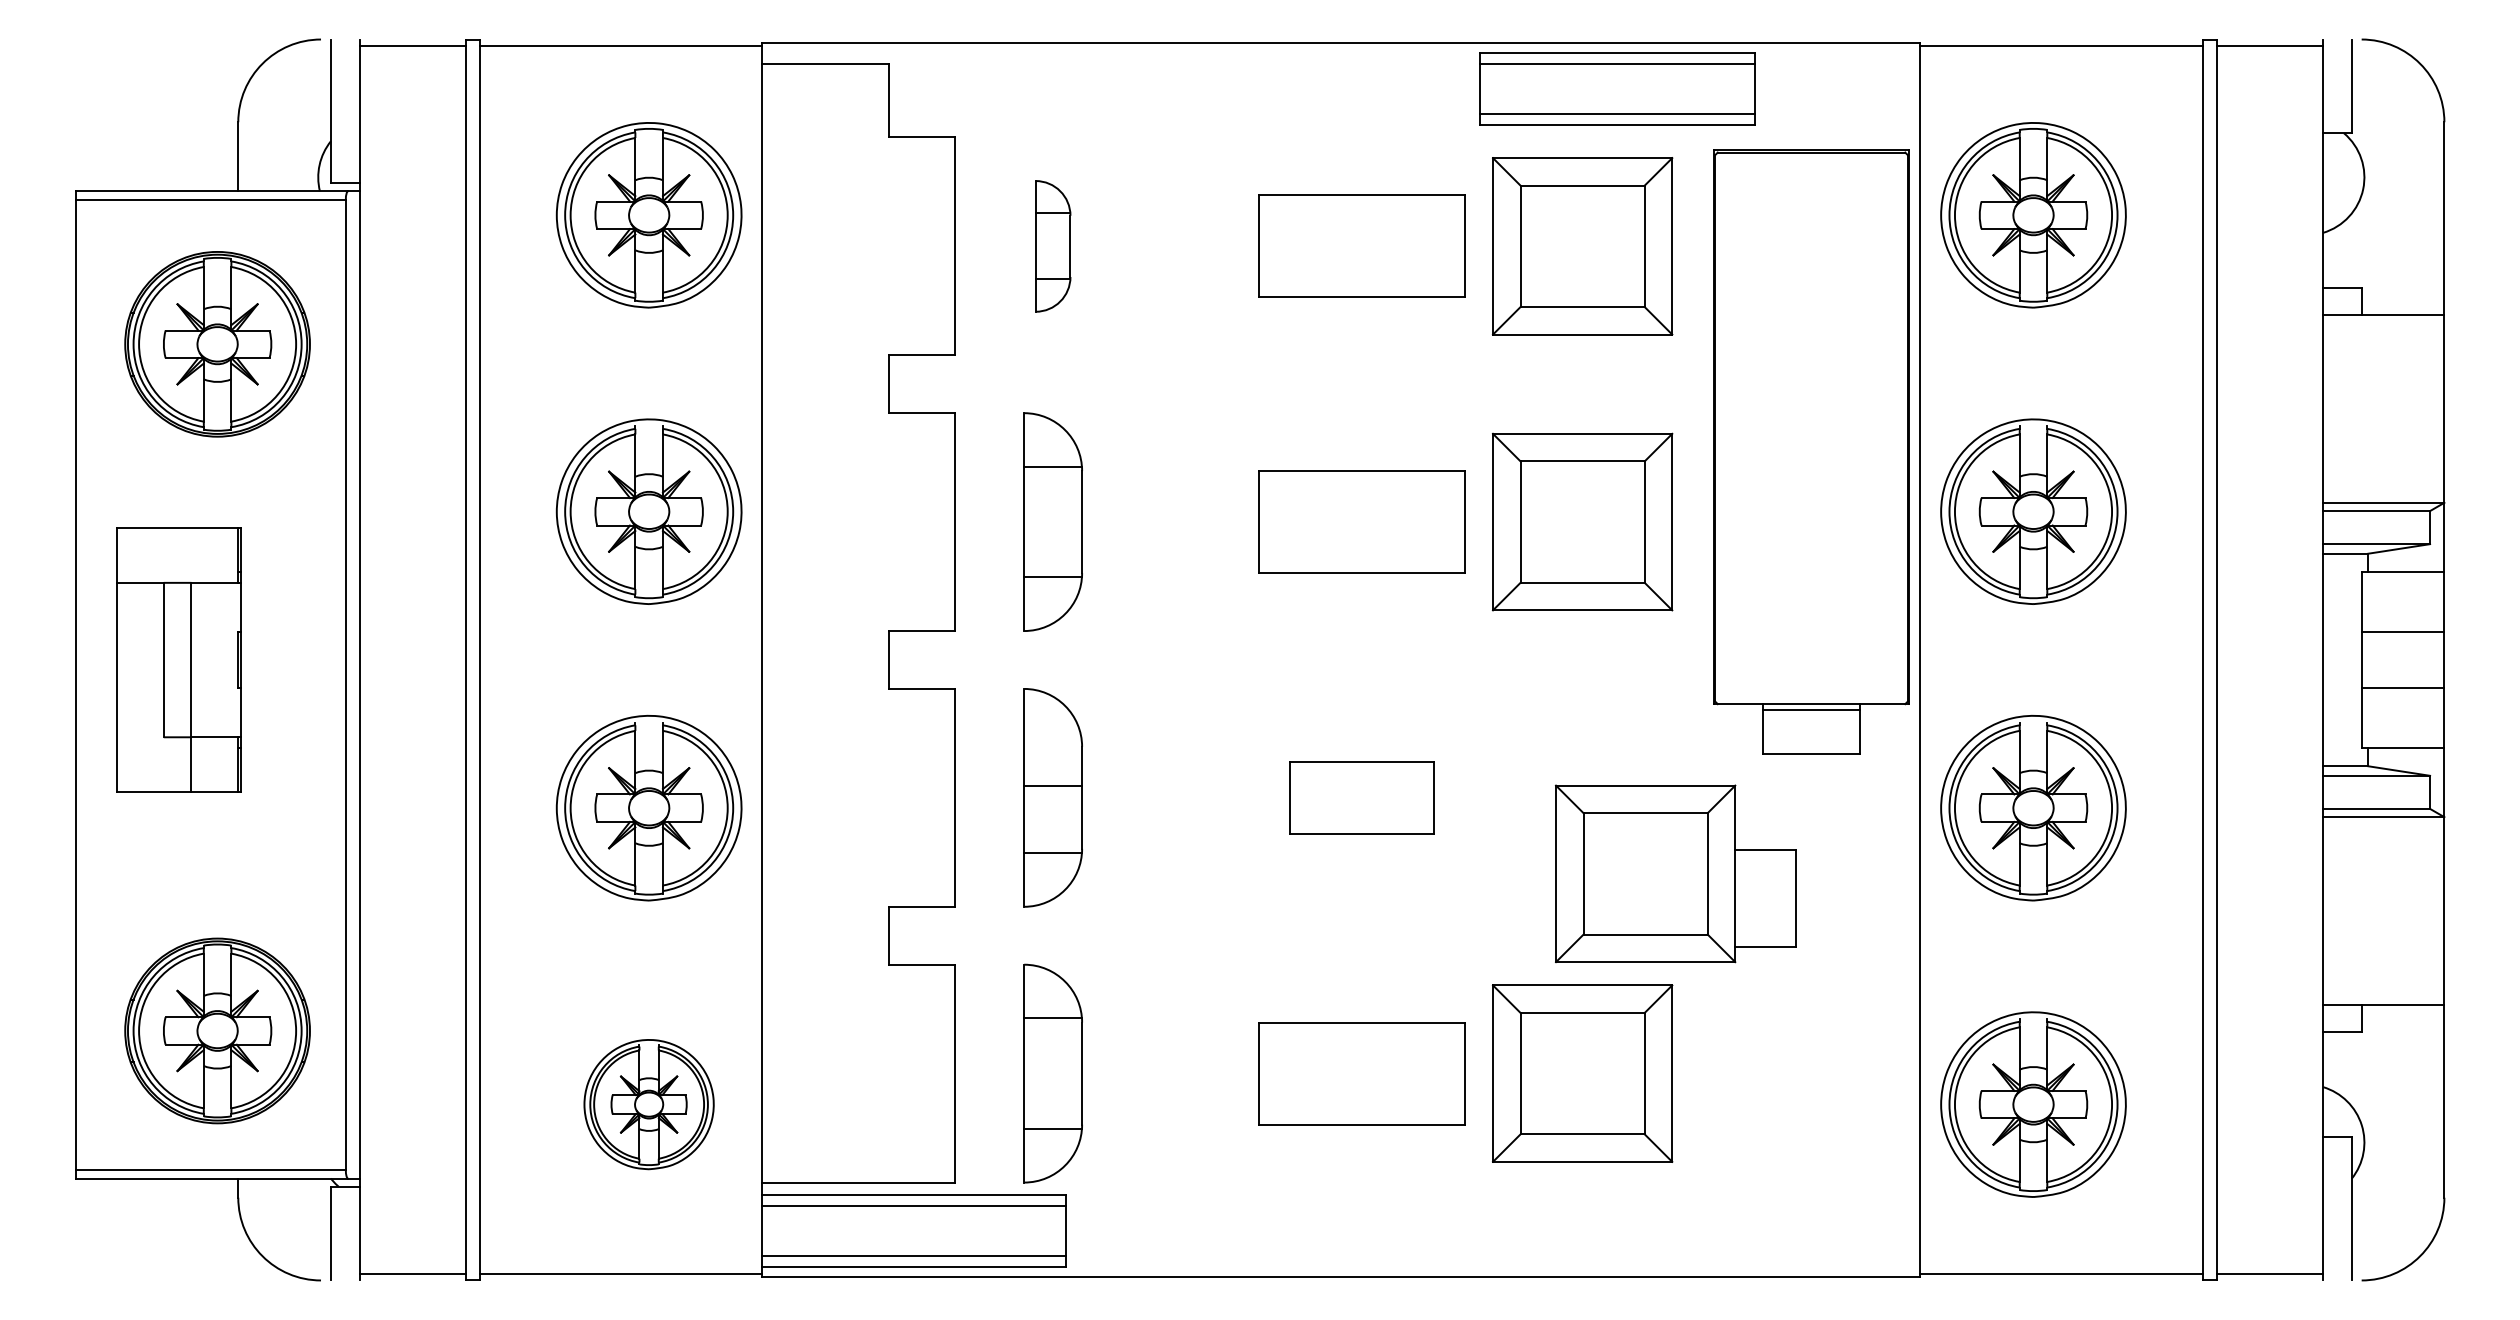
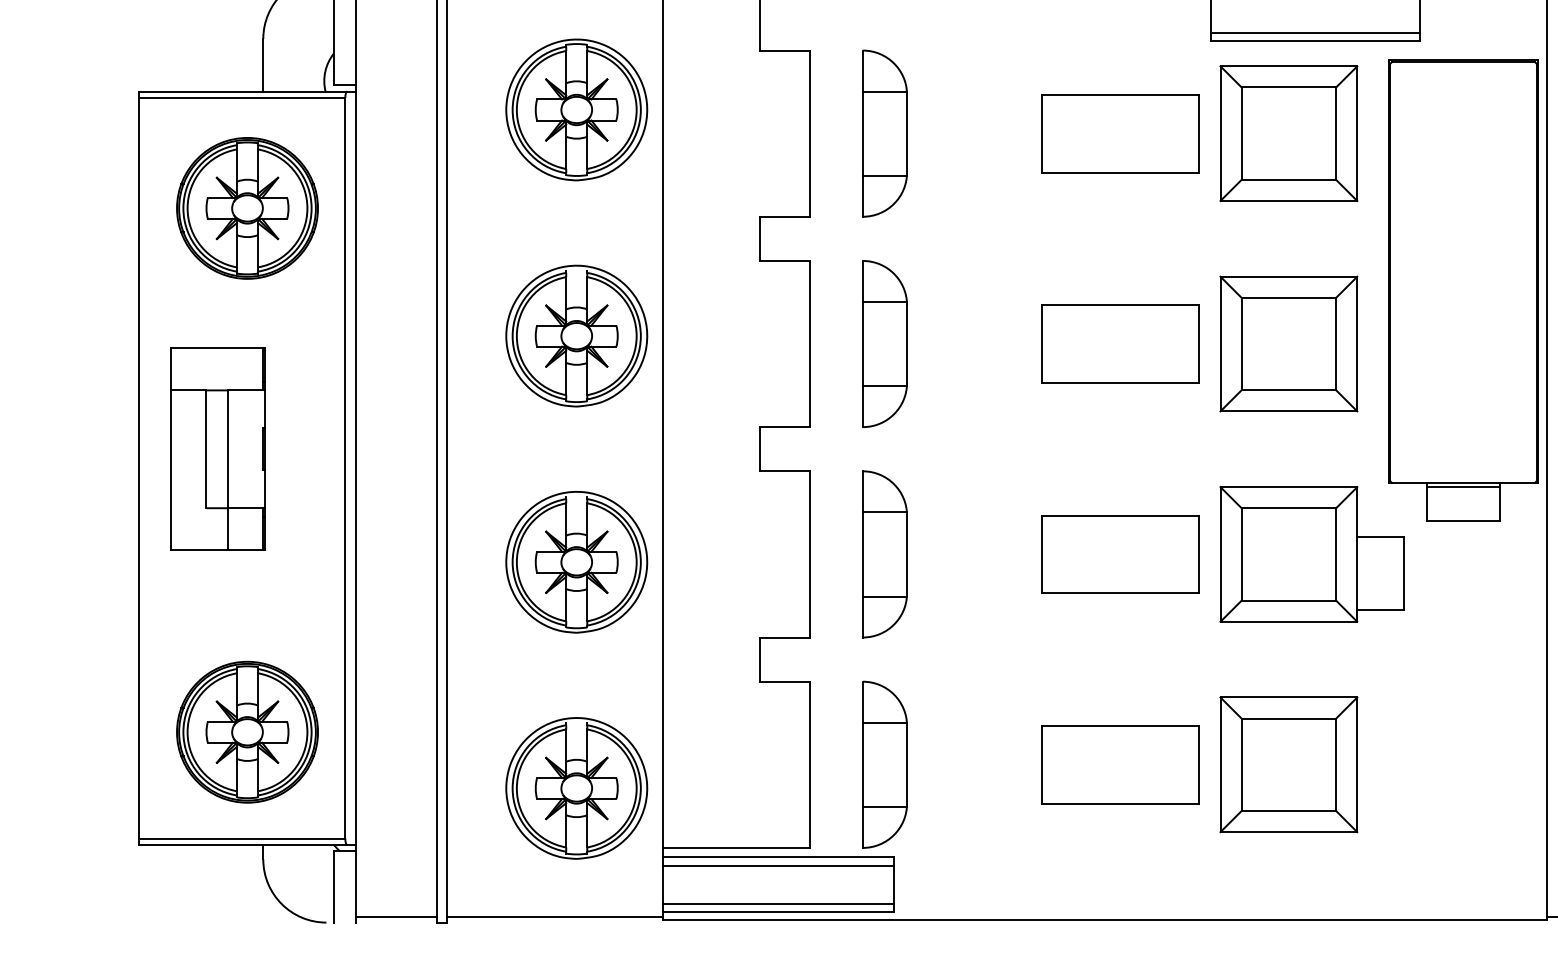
part: (1052, 246) -> (884, 133), size x1.67
line: (1052, 785) -> (884, 512), moved
part: (1361, 797) -> (1120, 554), size x1.43
part: (1675, 873) -> (1311, 554), moved
part: (648, 1104) -> (576, 788), size x1.43

